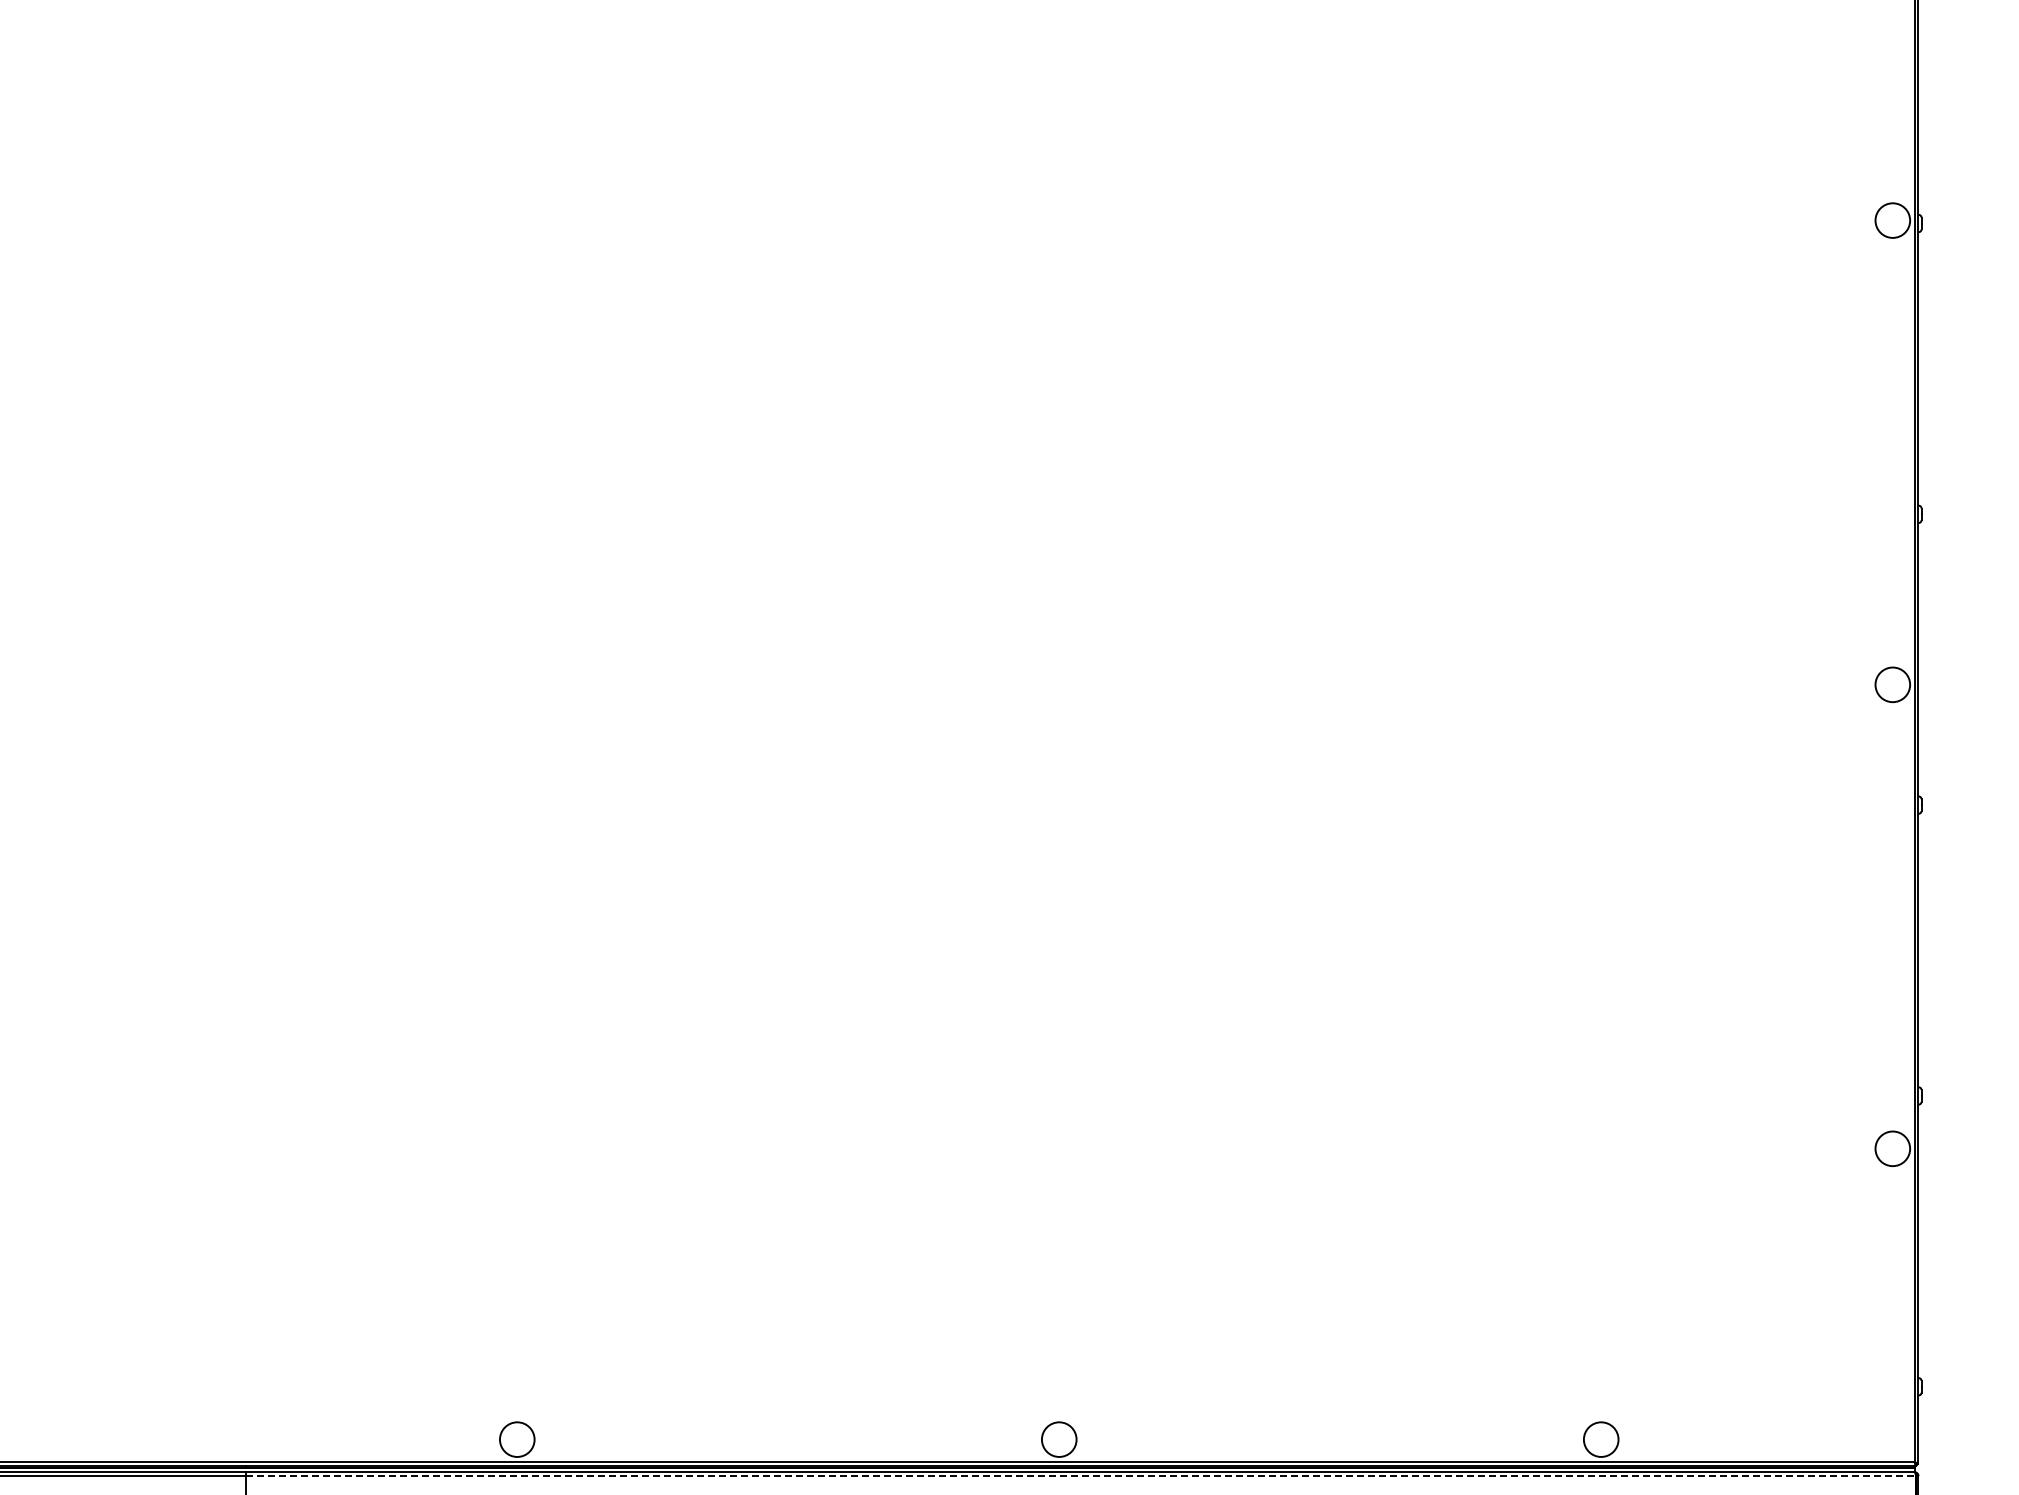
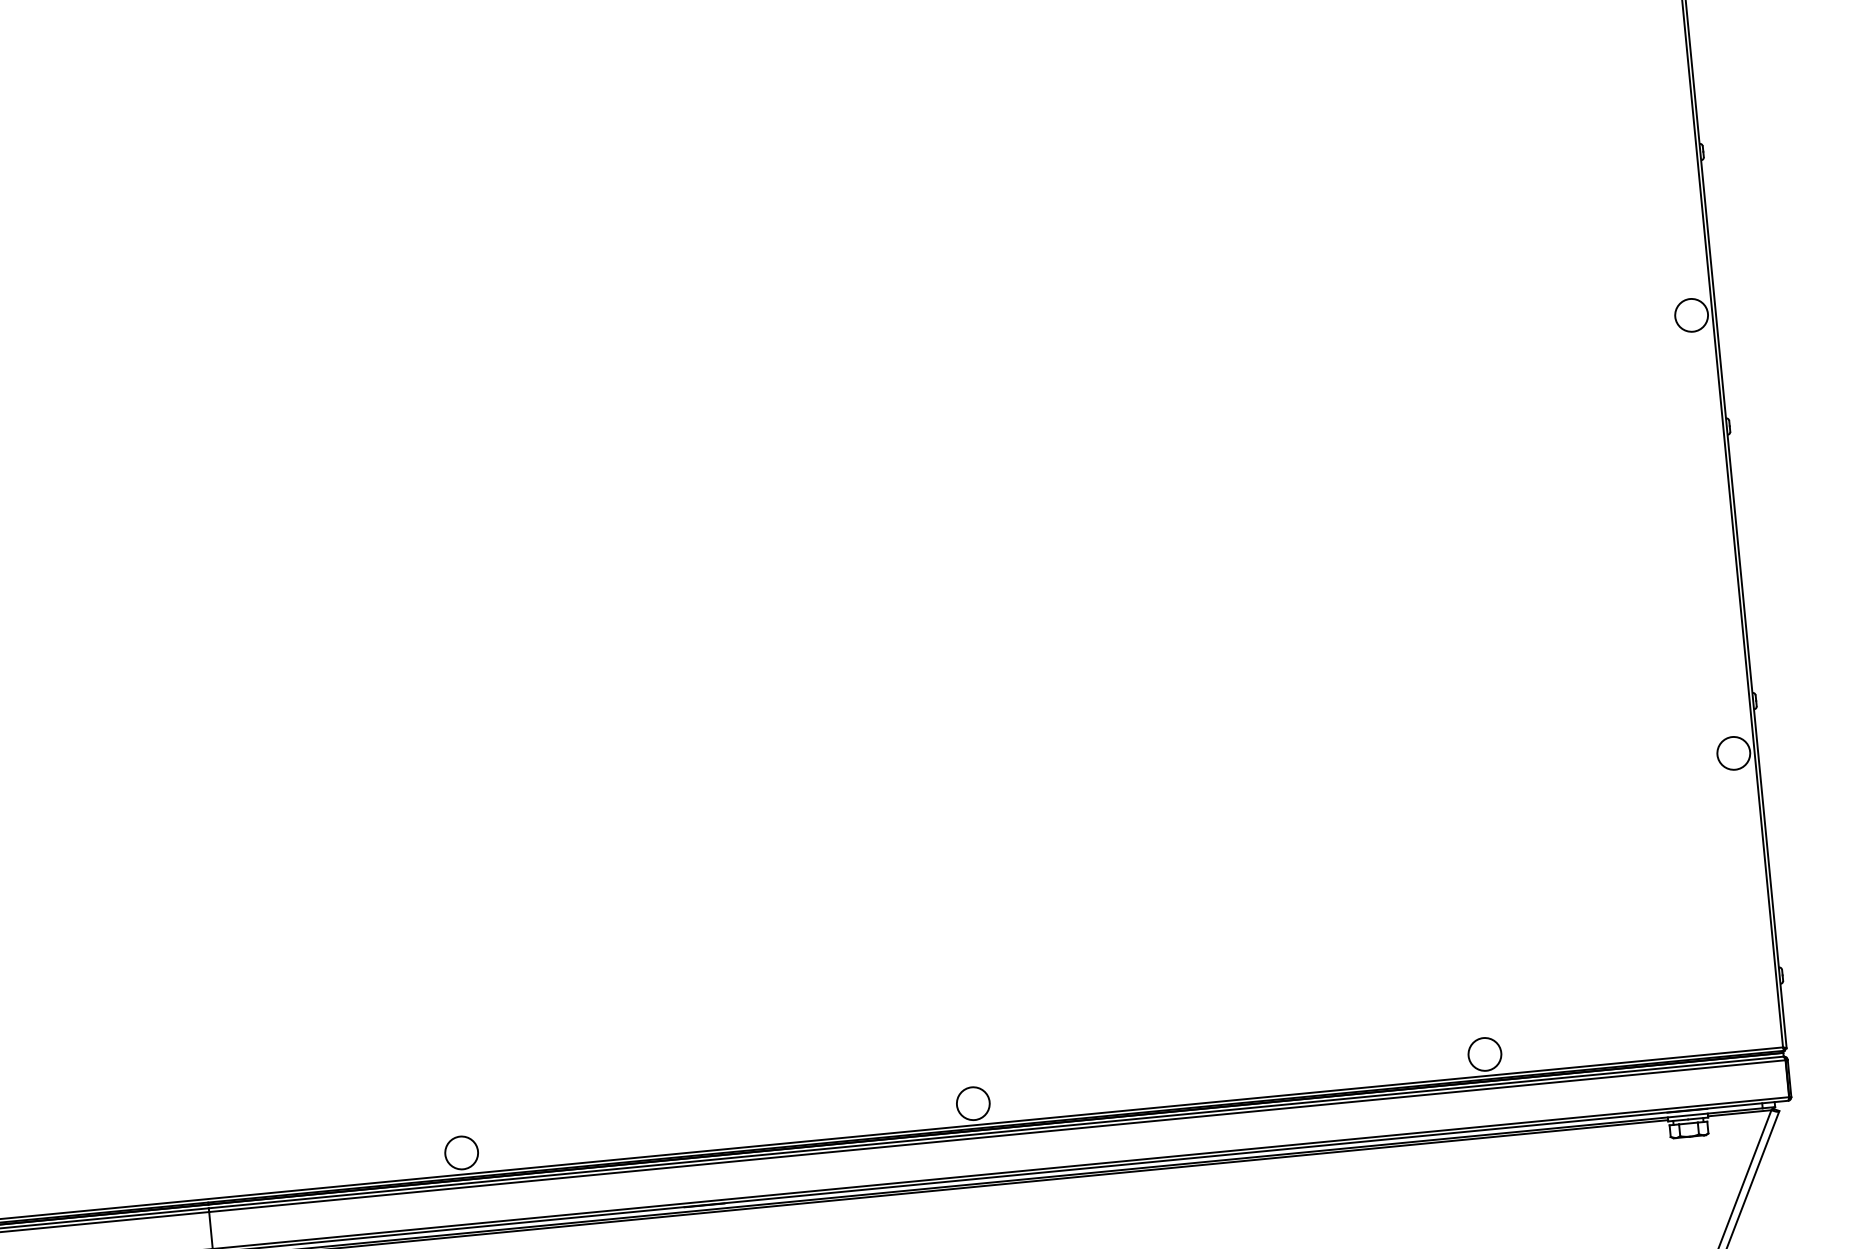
line: (1081, 1476) -> (997, 1136), dashed -> solid

